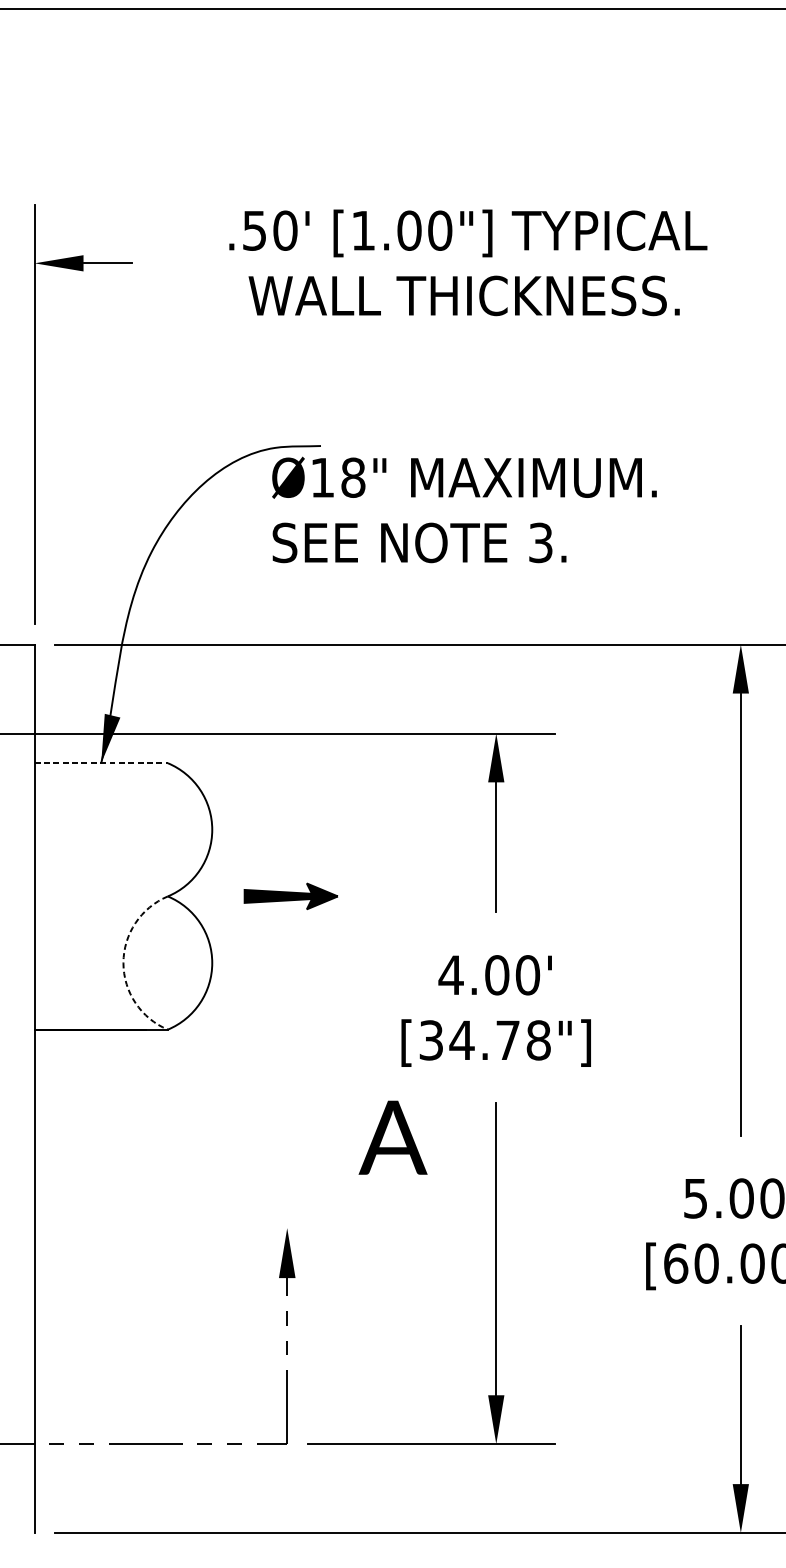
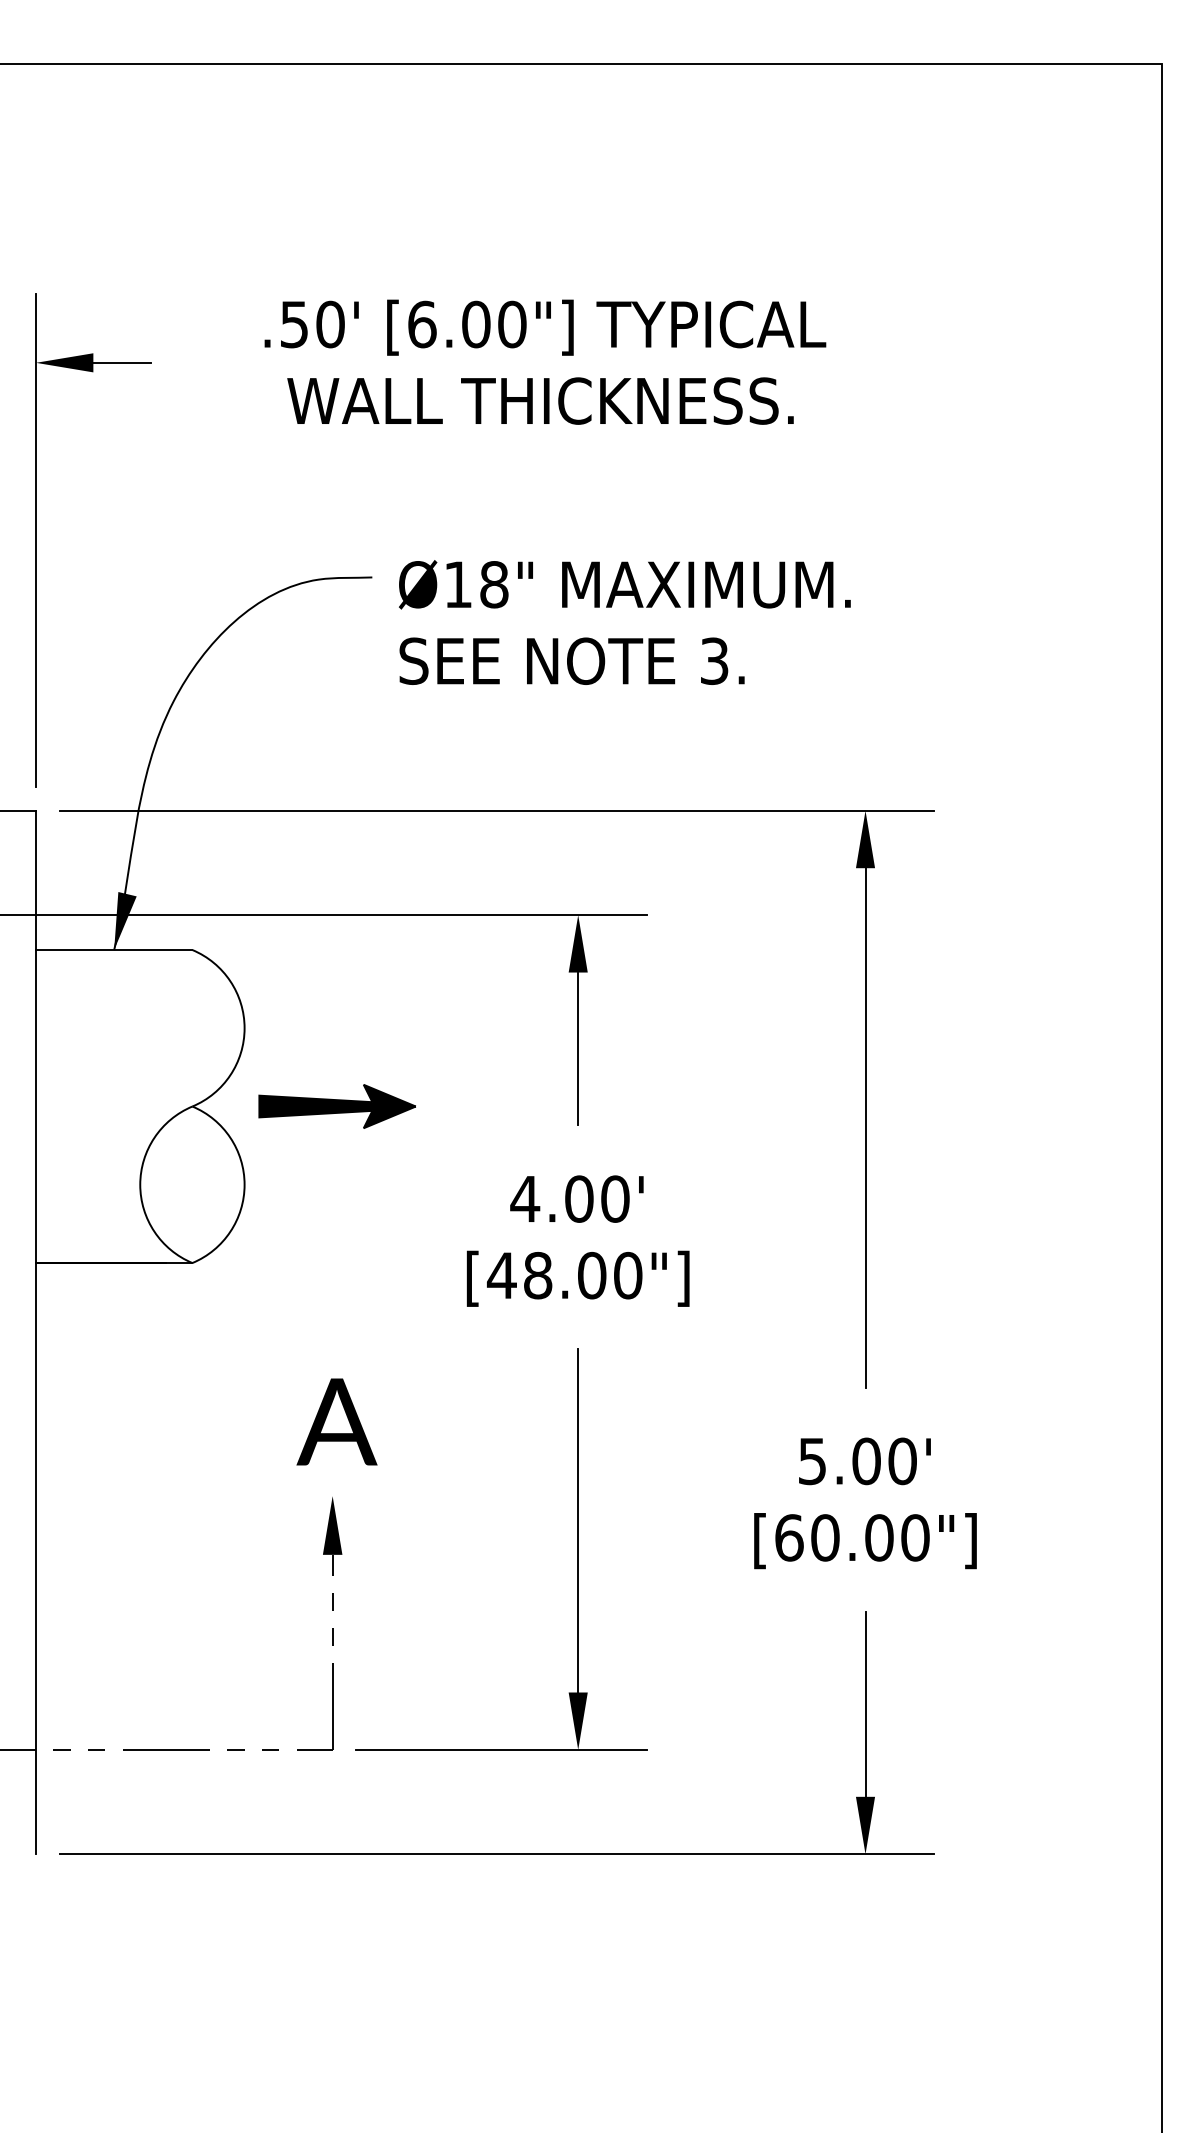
text: (363, 230) -> (422, 324), [1.00"] -> [6.00"]
text: (464, 509) -> (624, 622), moved
line: (101, 763) -> (114, 950), dashed -> solid
part: (290, 896) -> (336, 1106), size x1.43
arc: (123, 962) -> (140, 1184), dashed -> solid
text: (484, 1040) -> (564, 1275), [34.78"] -> [48.00"]
text: (392, 1137) -> (336, 1421), moved

